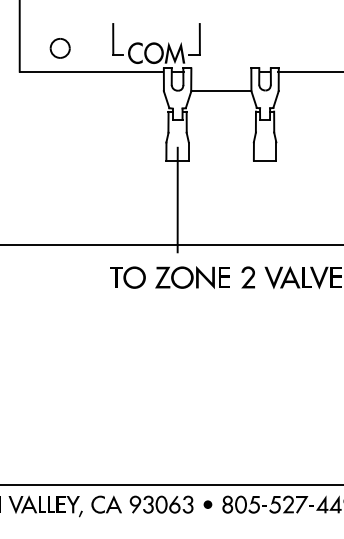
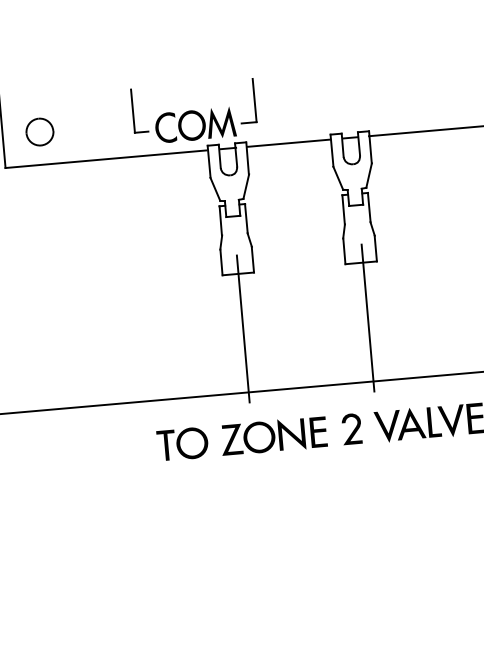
part: (59, 48) -> (38, 132), moved
line: (221, 90) -> (289, 142), moved
line: (266, 199) -> (367, 317), added

